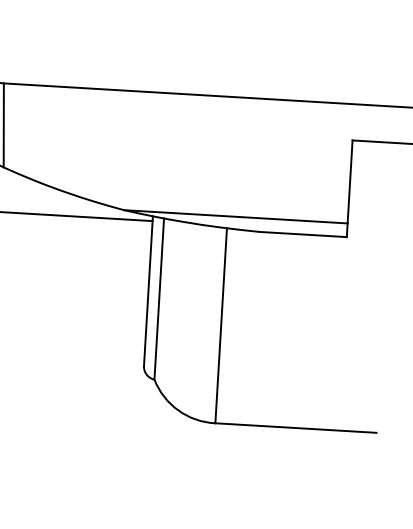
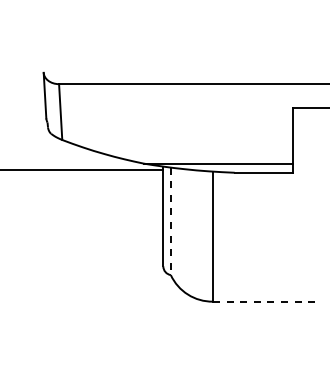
line: (158, 299) -> (170, 221), solid -> dashed
line: (295, 427) -> (266, 301), solid -> dashed

